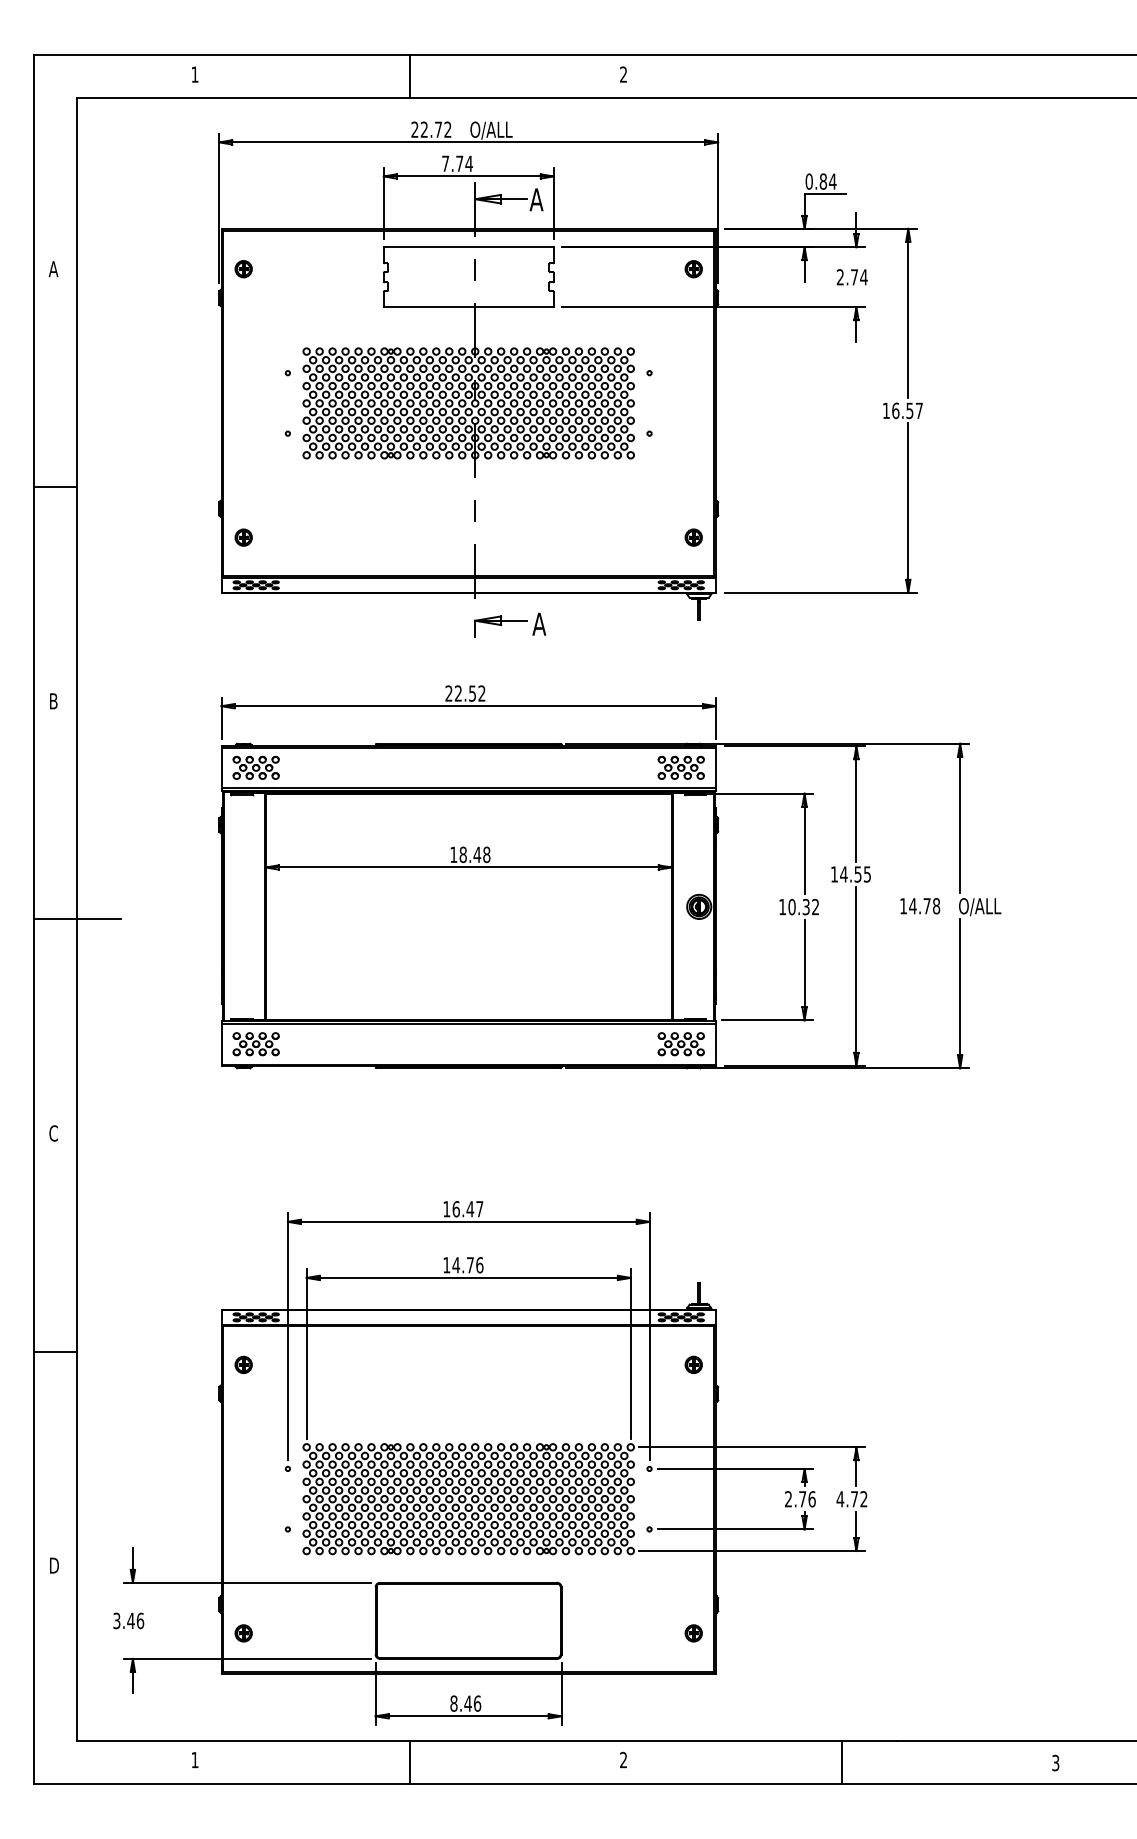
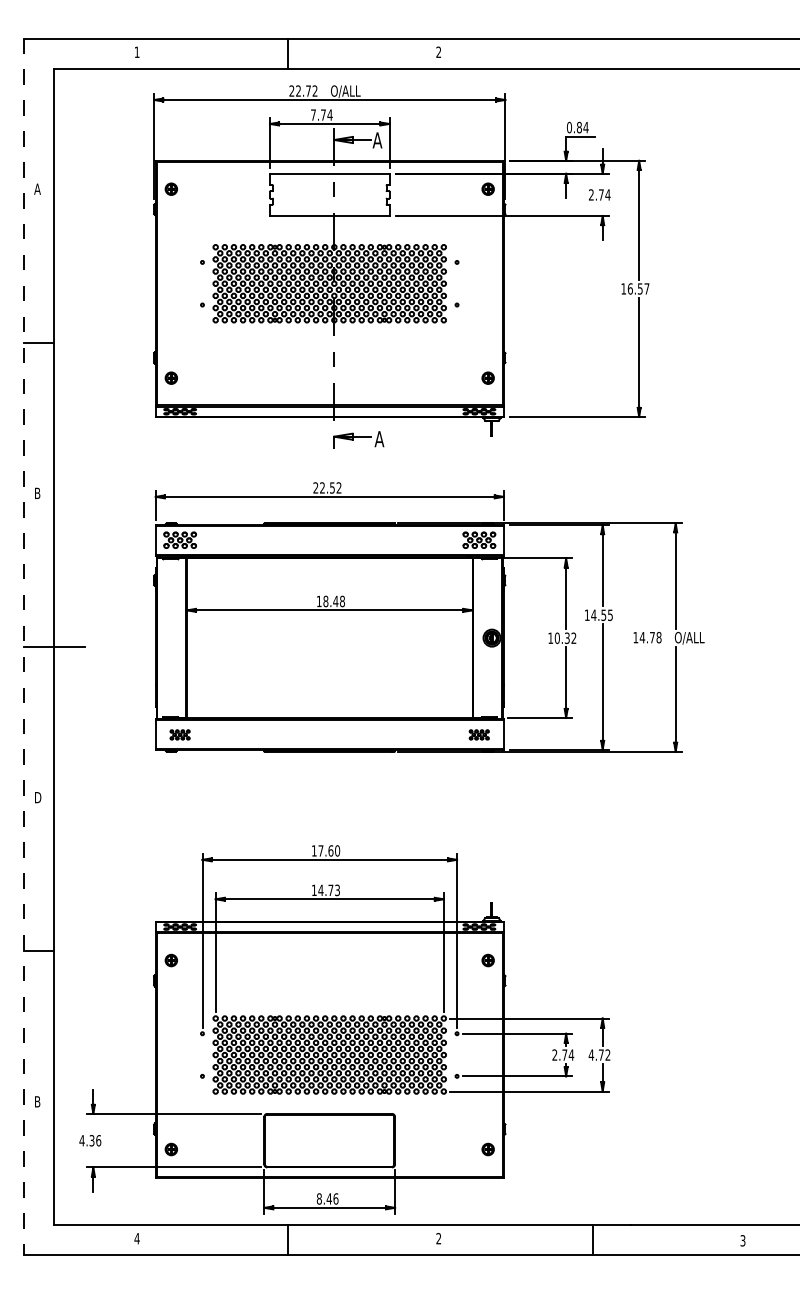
line: (34, 919) -> (24, 647), solid -> dashed
part: (255, 1044) -> (179, 734), size x0.6
part: (680, 1044) -> (478, 734), size x0.6
text: (53, 1133) -> (37, 797), C -> D
text: (467, 1209) -> (328, 851), 16.47 -> 17.60
text: (479, 1265) -> (337, 890), 14.76 -> 14.73
text: (811, 1499) -> (571, 1055), 2.76 -> 2.74
text: (54, 1565) -> (38, 1101), D -> B
text: (123, 1620) -> (86, 1140), 3.46 -> 4.36
text: (194, 1760) -> (136, 1238), 1 -> 4

